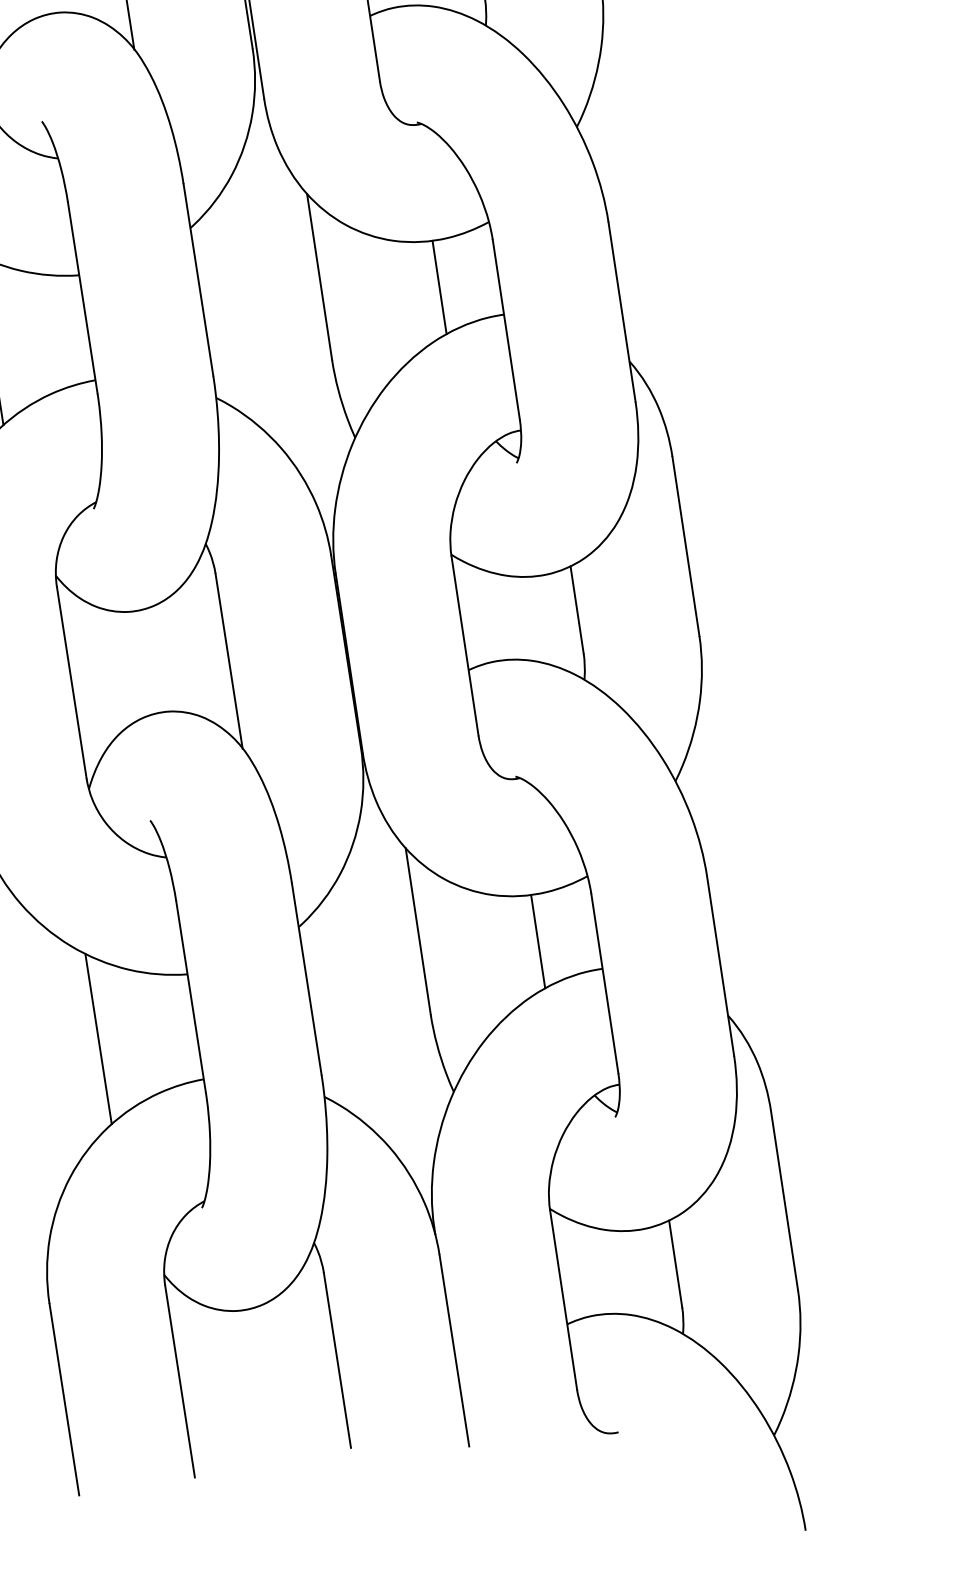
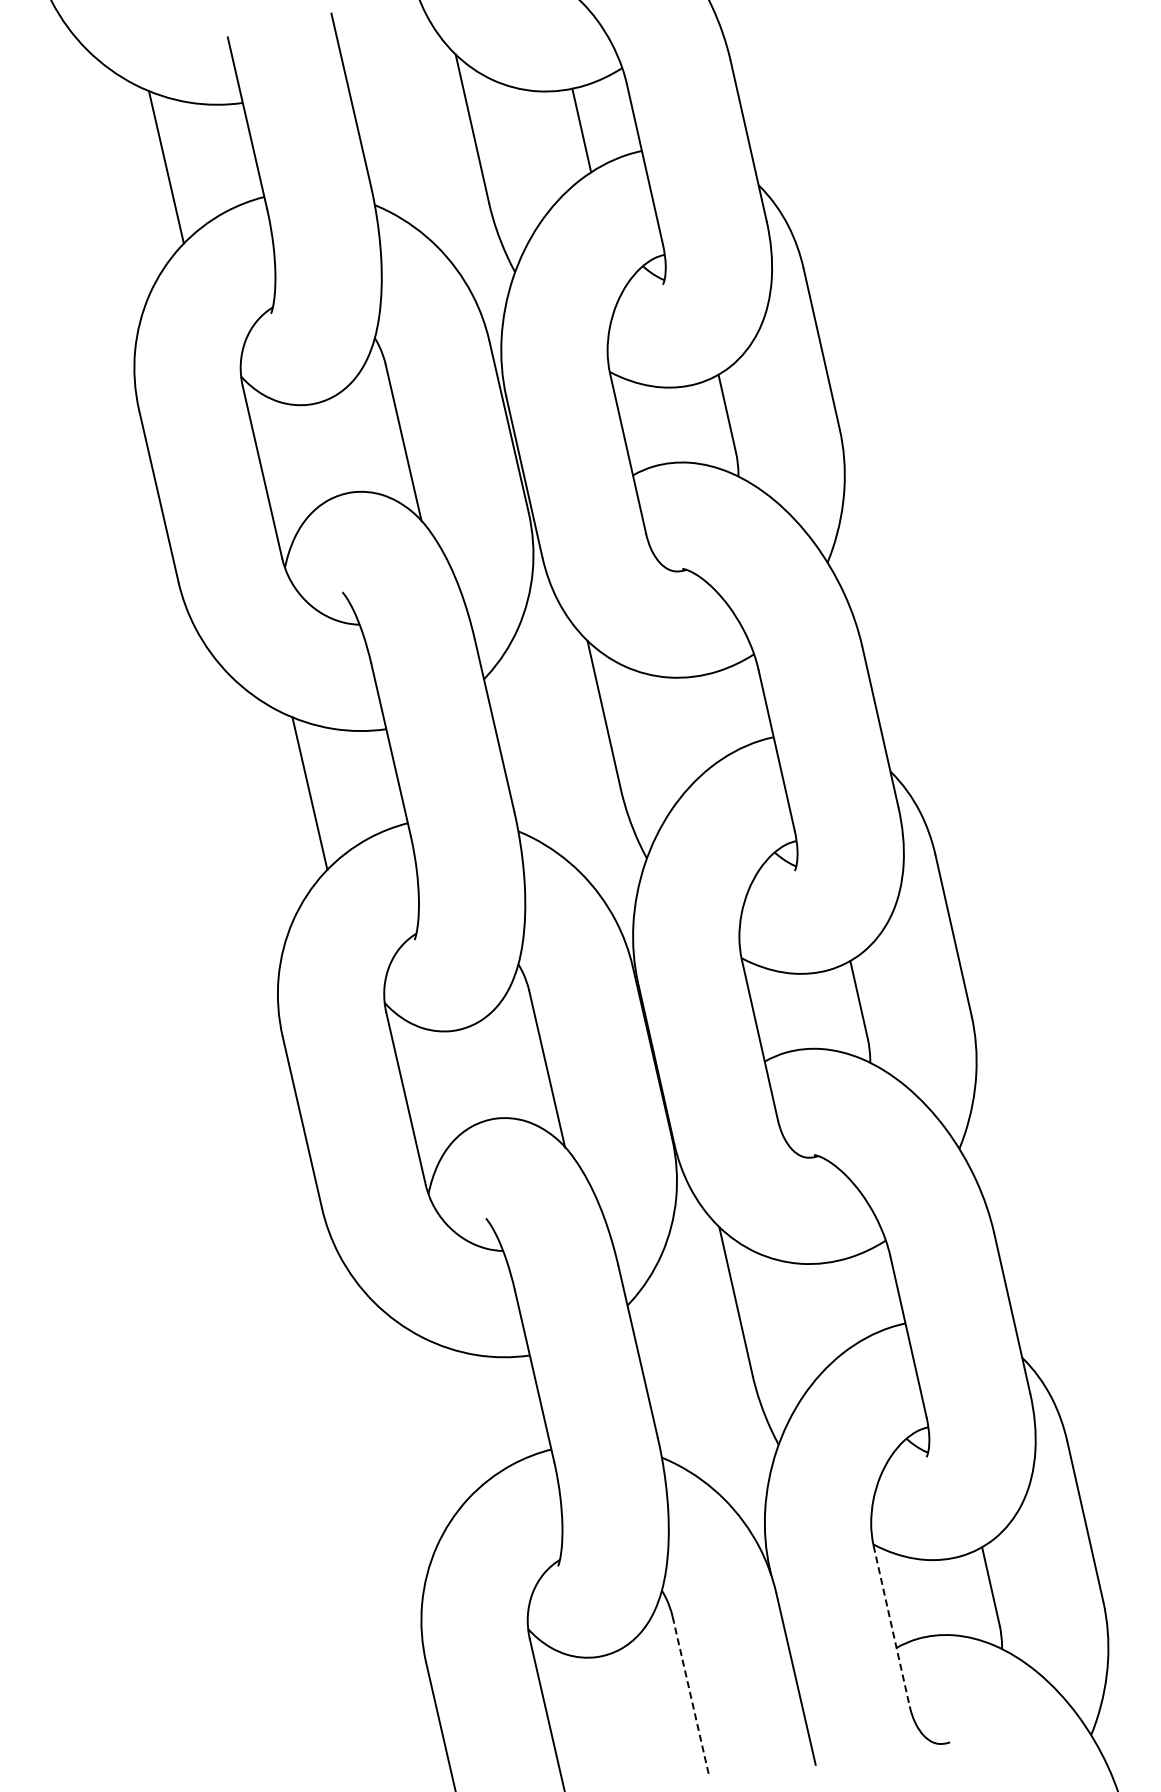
line: (439, 287) -> (713, 716), removed
line: (537, 940) -> (844, 1302), removed
line: (97, 1038) -> (452, 1419), removed
line: (563, 1300) -> (891, 1626), solid -> dashed
line: (337, 1359) -> (690, 1694), solid -> dashed

